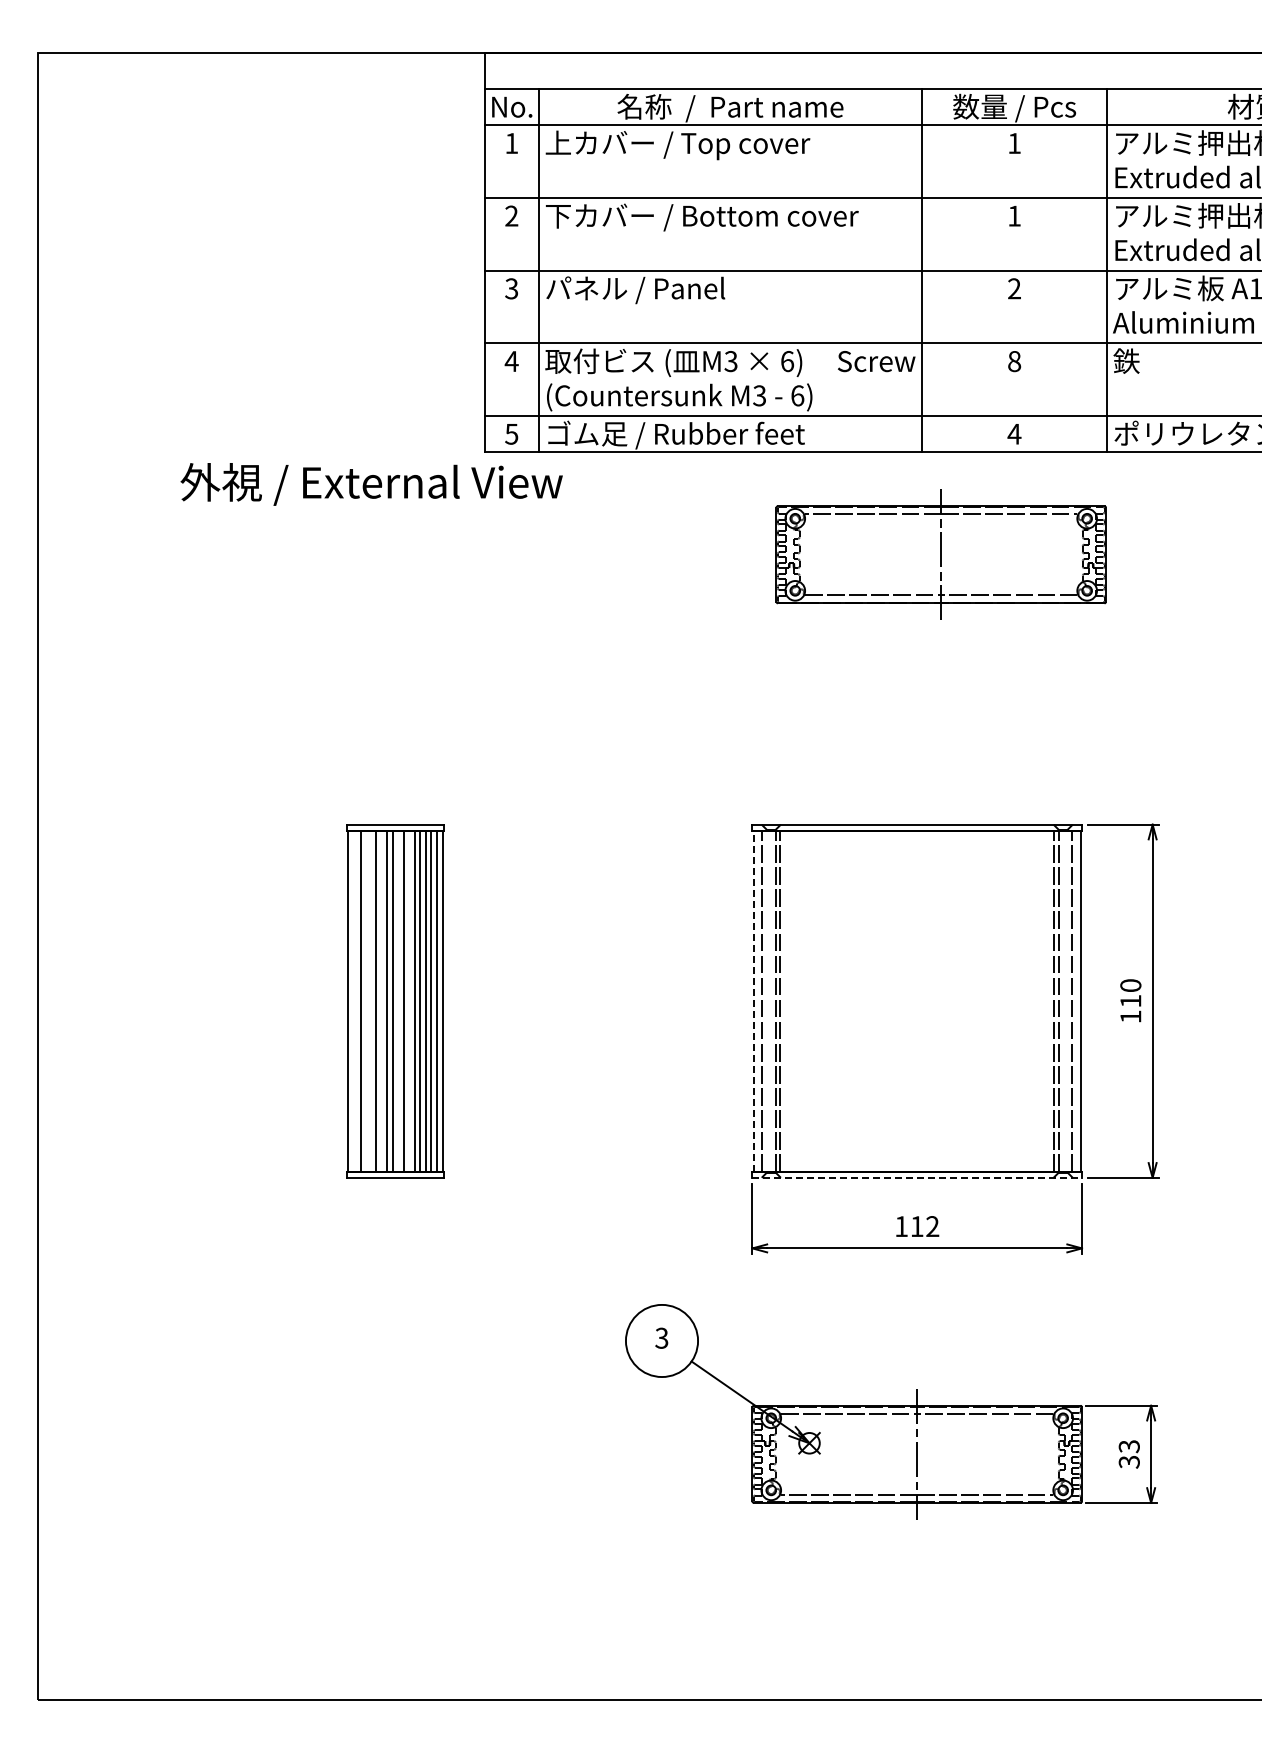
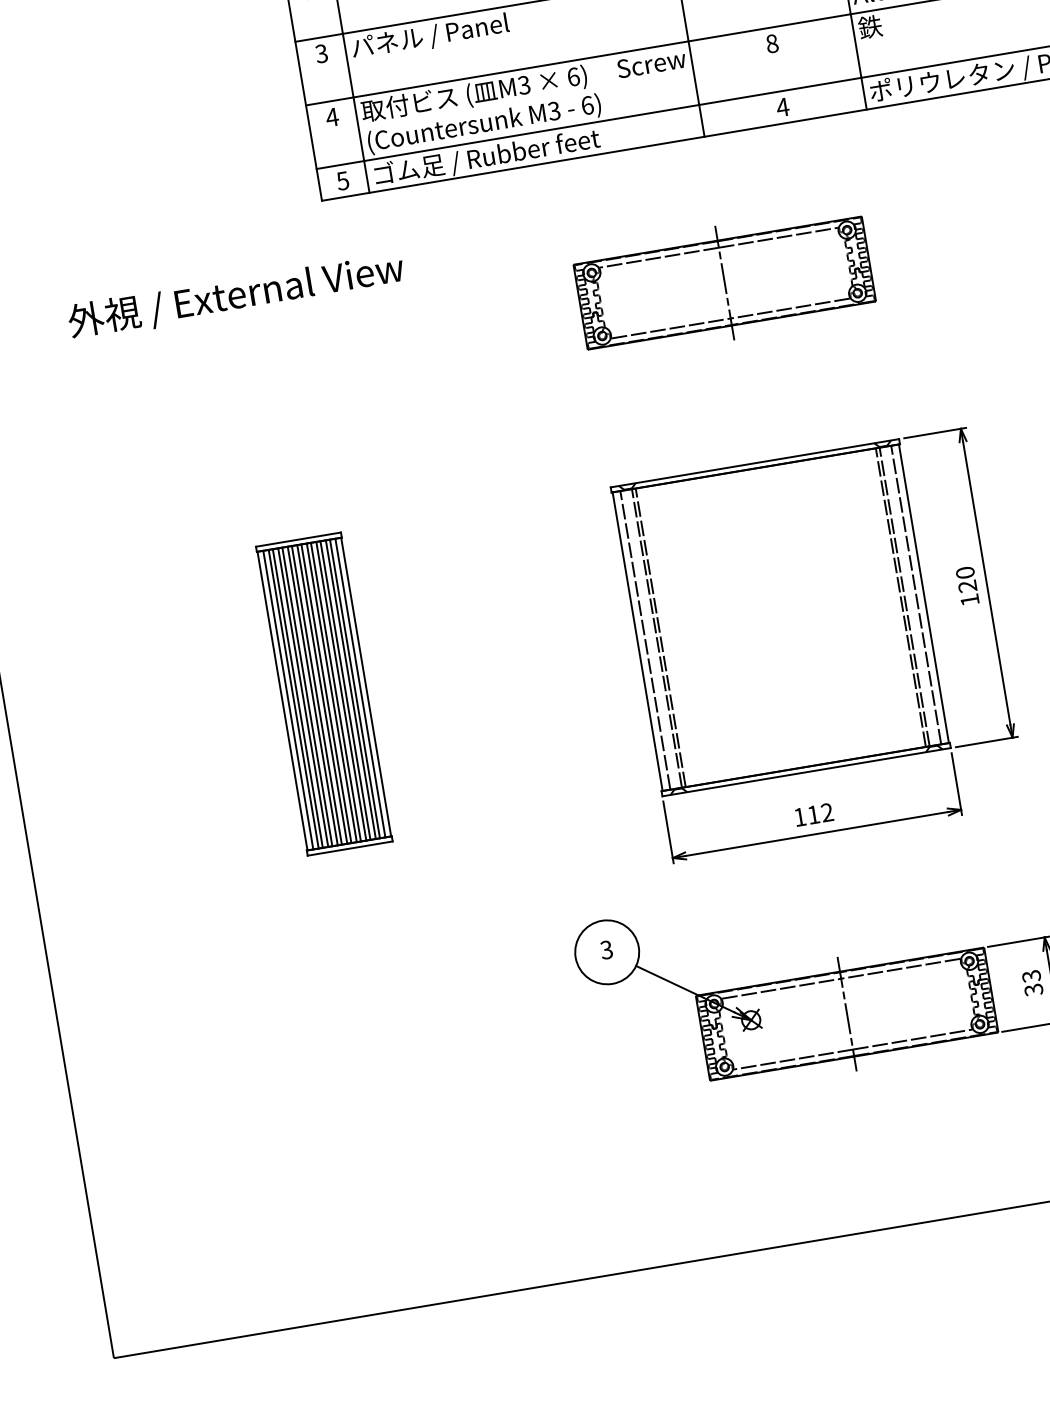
text: (371, 484) -> (236, 296), moved
part: (940, 554) -> (724, 282), moved
line: (354, 1000) -> (288, 699), added
line: (365, 1000) -> (297, 697), added
line: (371, 1000) -> (303, 696), added
line: (382, 1000) -> (312, 695), added
line: (397, 1000) -> (325, 693), added
line: (408, 1000) -> (335, 691), added
text: (1130, 1000) -> (967, 585), 110 -> 120
line: (753, 1001) -> (637, 641), dashed -> solid
line: (917, 1177) -> (806, 771), dashed -> solid

